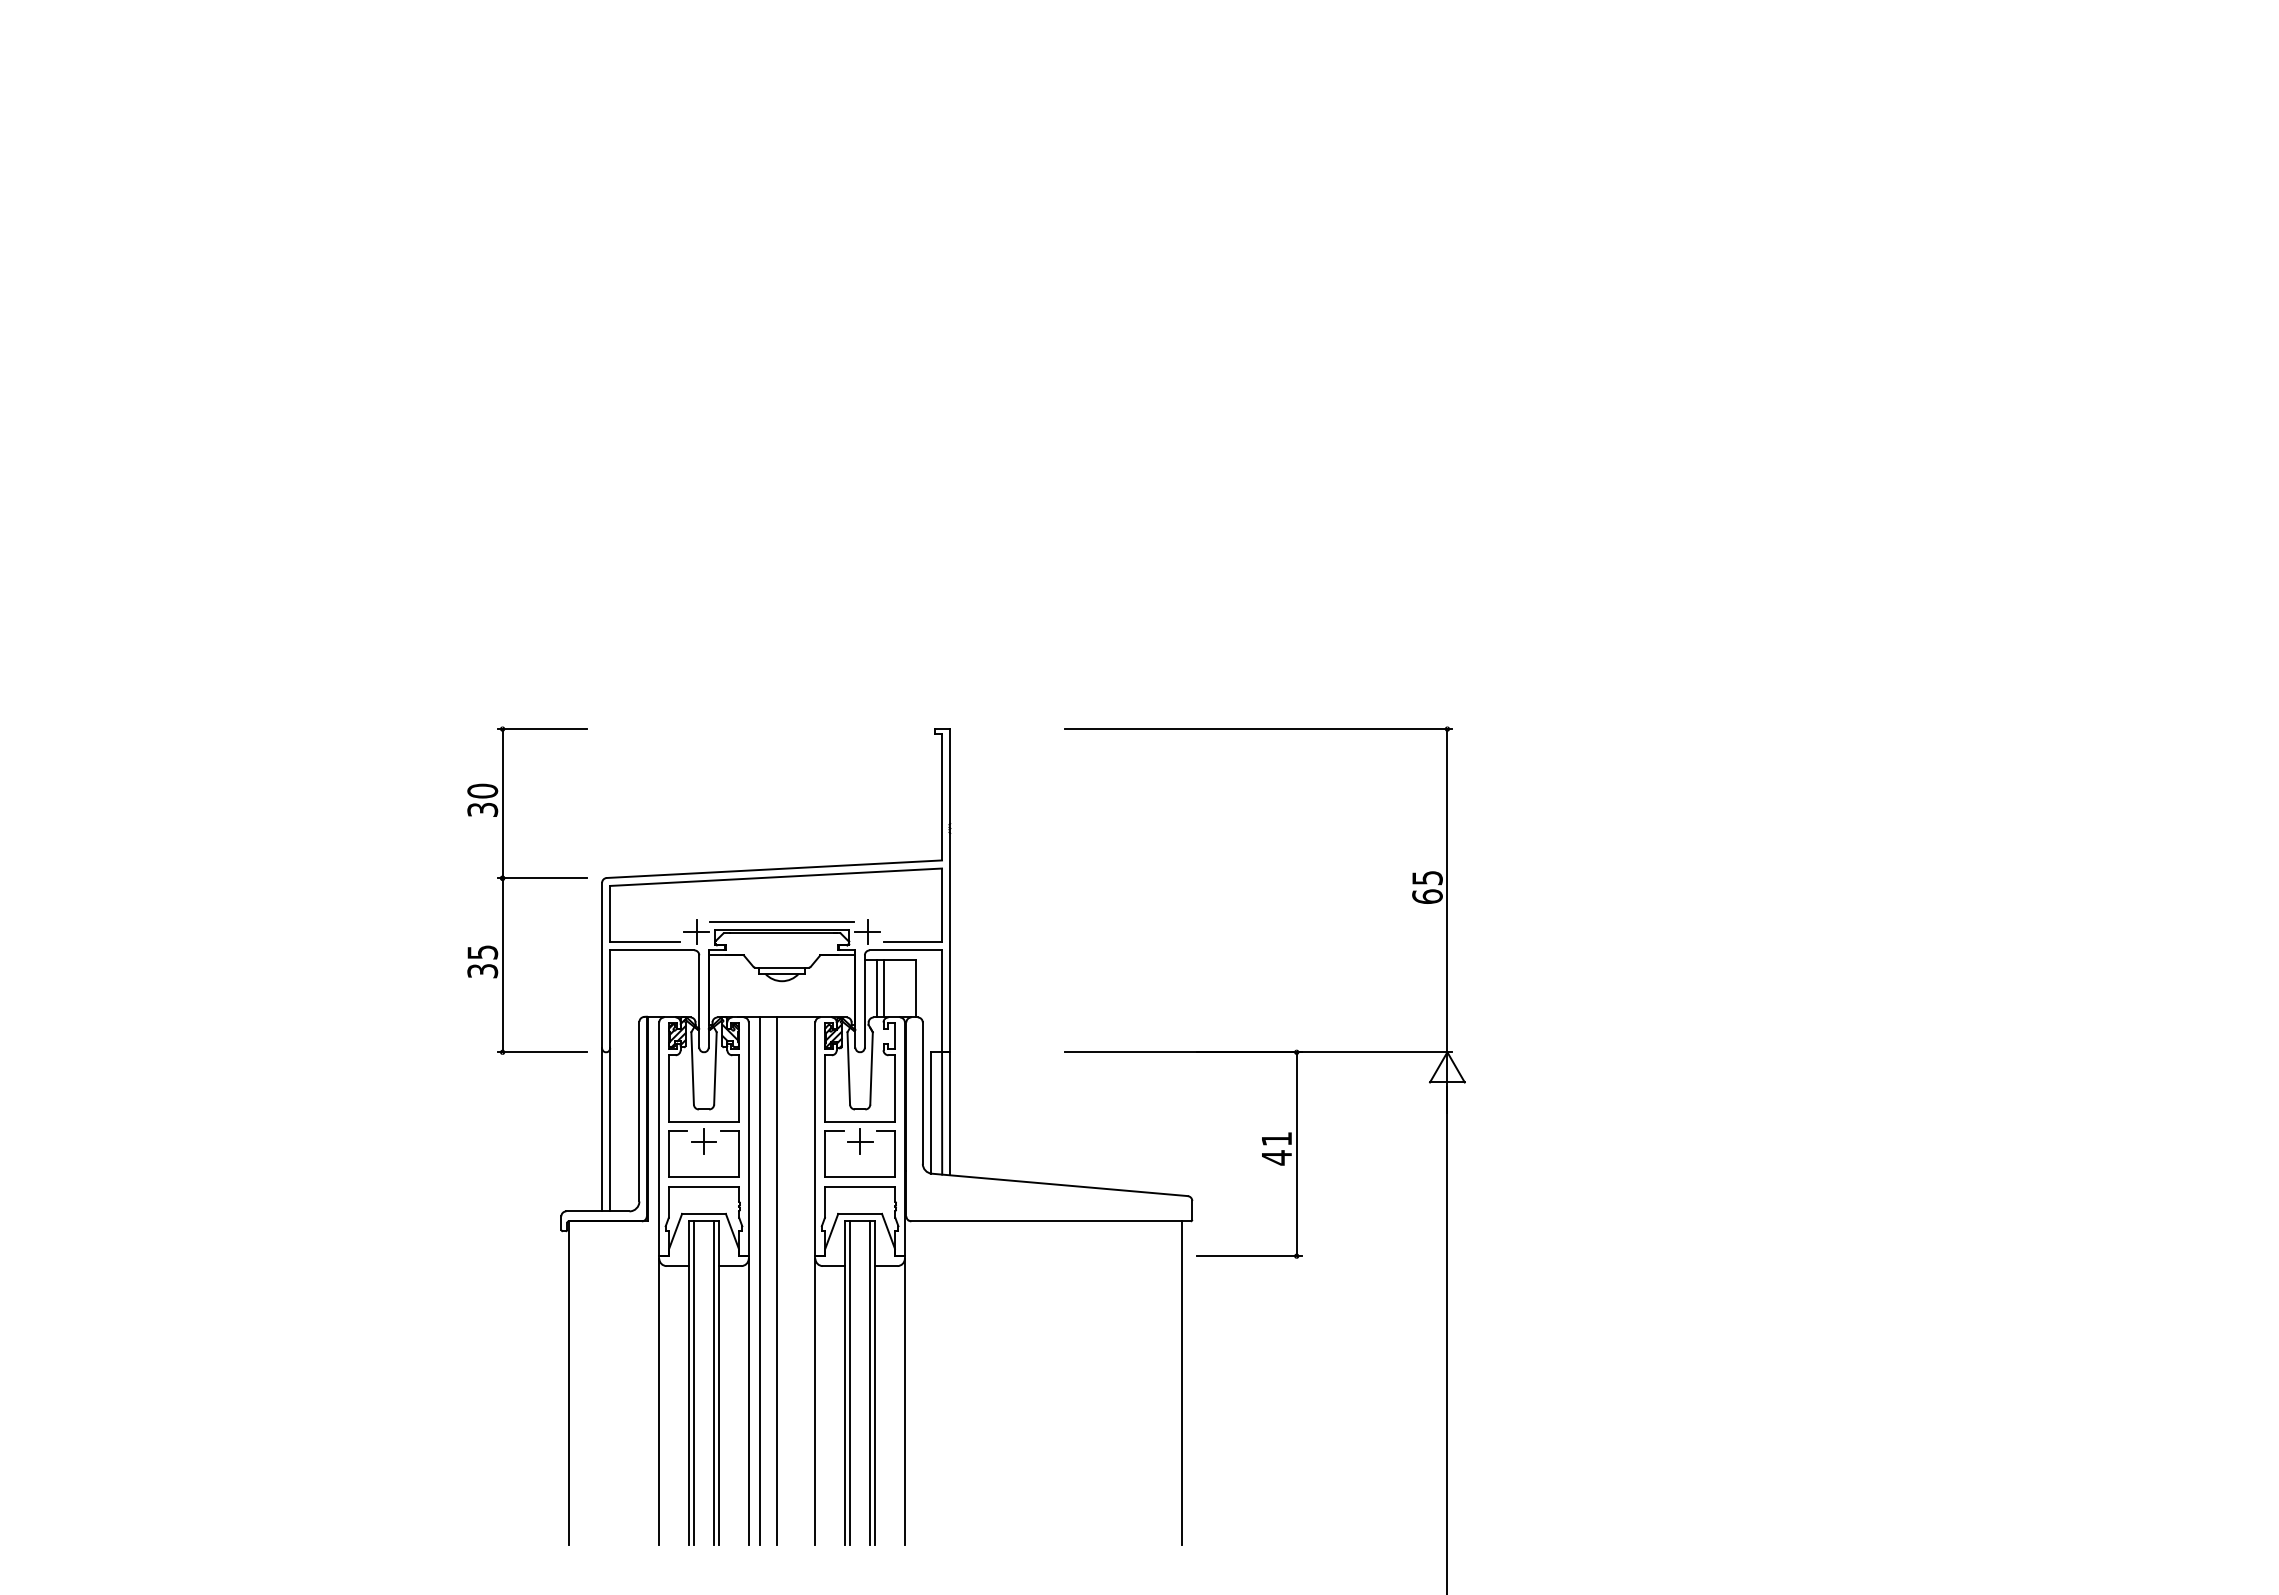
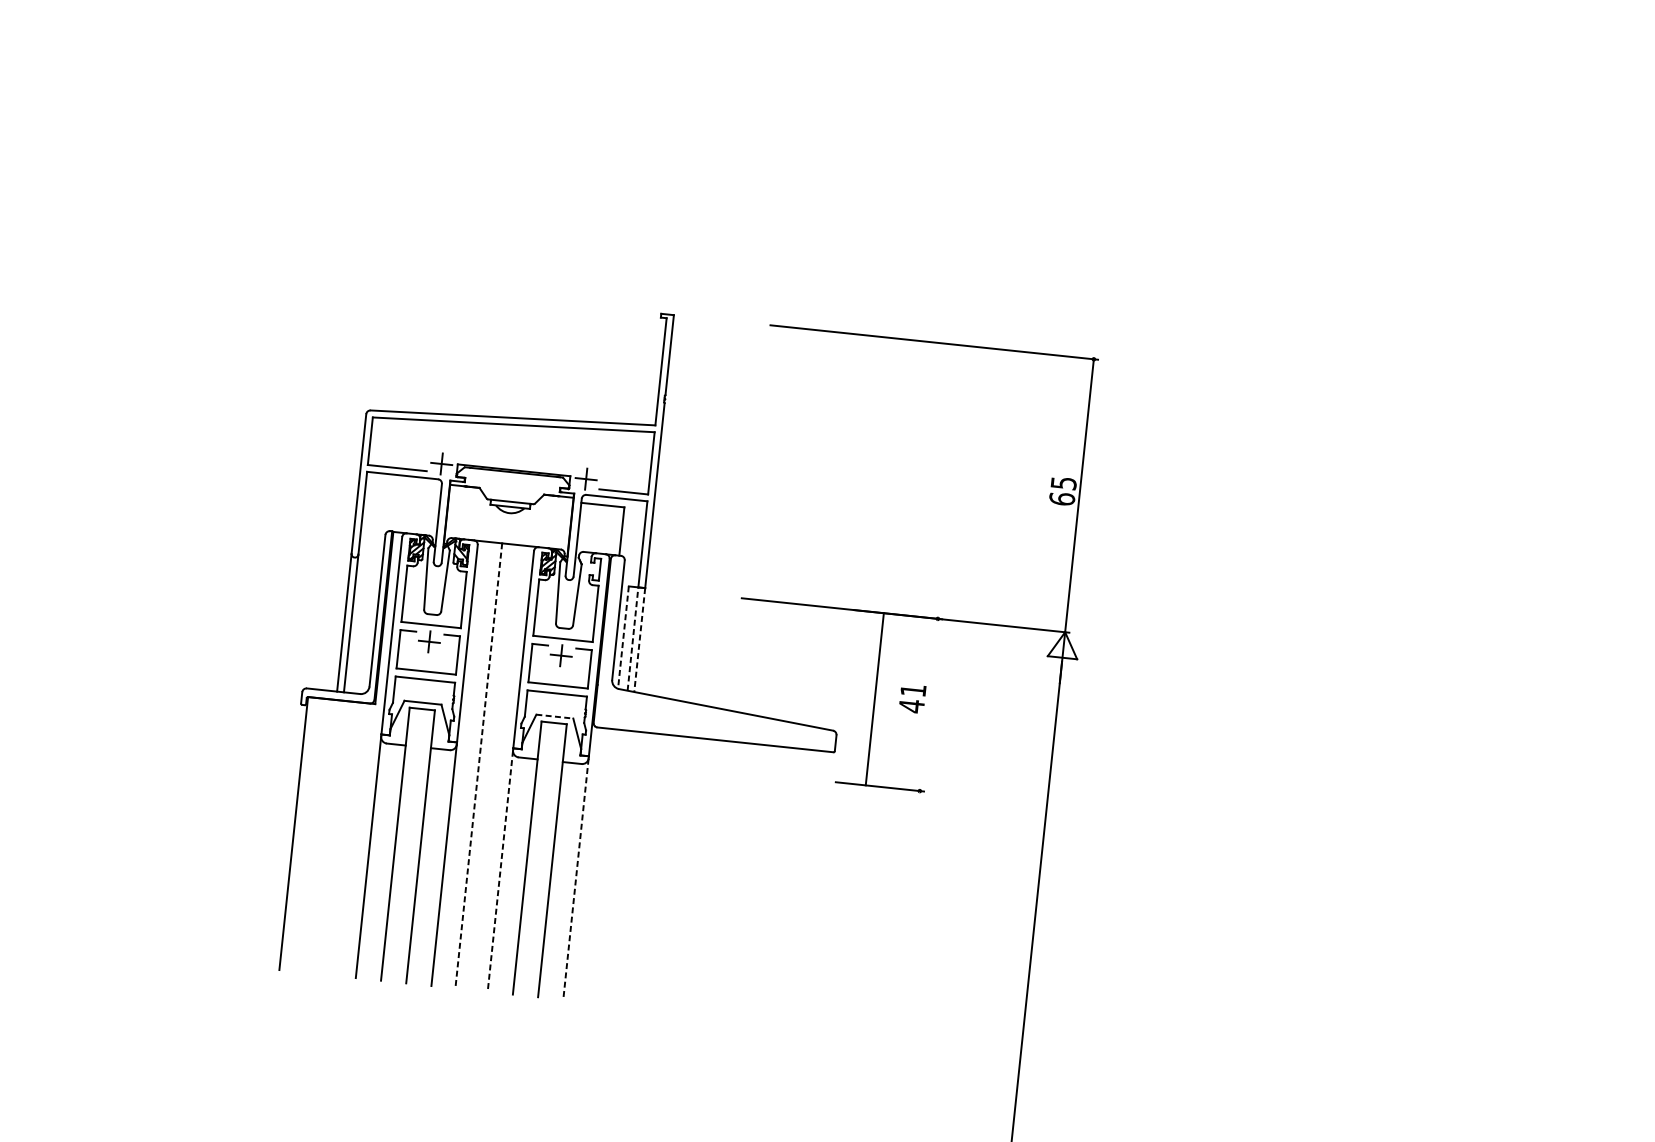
part: (527, 878) -> (303, 403), removed
line: (781, 922) -> (514, 463), removed
line: (877, 988) -> (589, 527), removed
line: (883, 988) -> (594, 528), removed
line: (930, 1112) -> (623, 637), solid -> dashed
line: (942, 1112) -> (633, 638), solid -> dashed
line: (950, 1113) -> (640, 639), solid -> dashed
line: (1296, 1154) -> (874, 699), moved
line: (860, 1213) -> (555, 716), solid -> dashed
line: (759, 1280) -> (463, 763), removed
line: (777, 1281) -> (479, 766), solid -> dashed
line: (694, 1382) -> (399, 844), removed
line: (713, 1382) -> (416, 846), removed
line: (850, 1382) -> (531, 858), removed
line: (870, 1382) -> (548, 859), removed
line: (1182, 1382) -> (812, 887), removed
line: (815, 1401) -> (500, 871), solid -> dashed
line: (904, 1401) -> (575, 879), solid -> dashed

